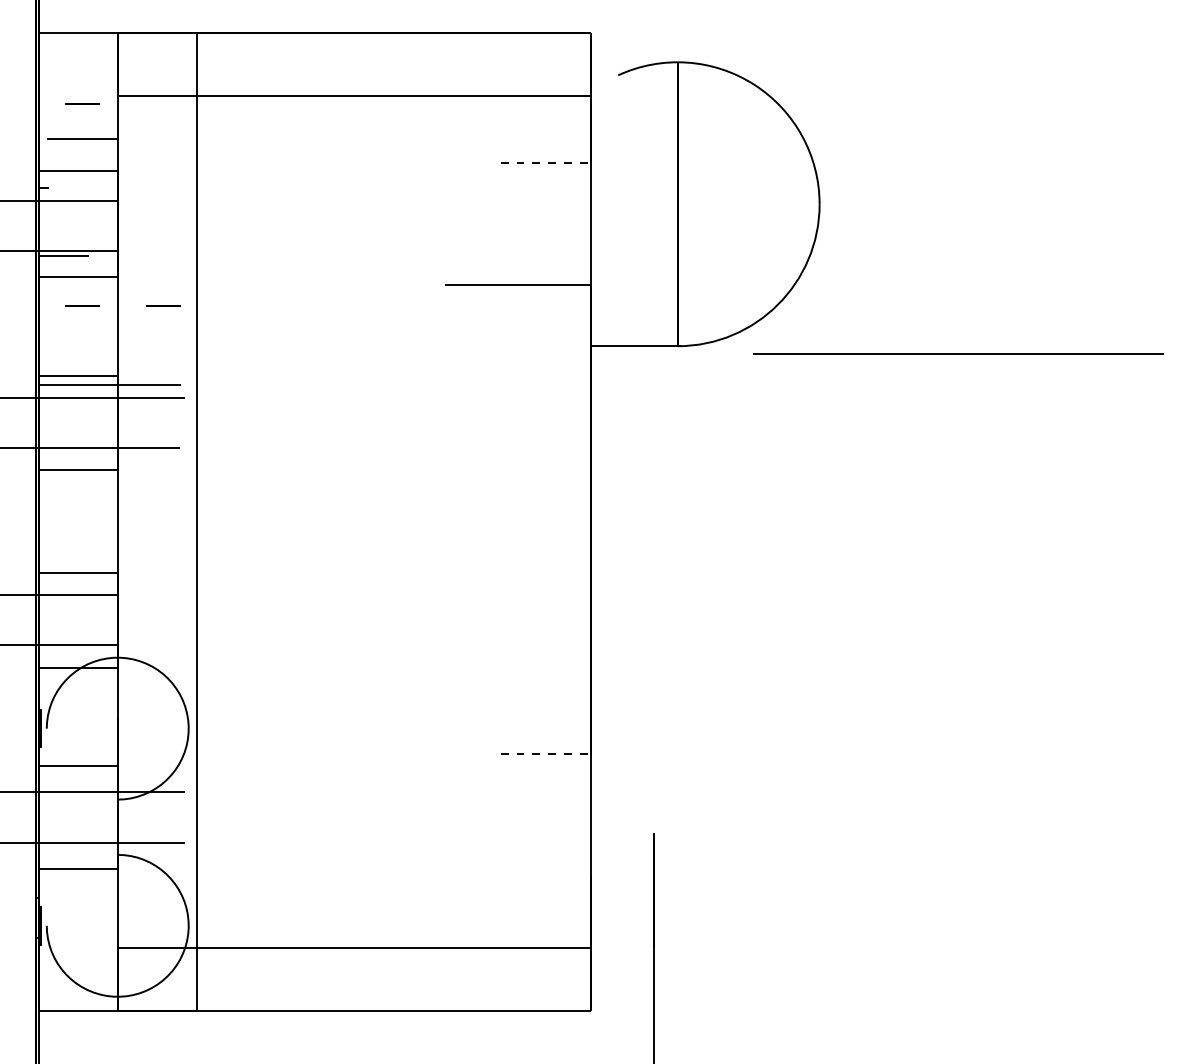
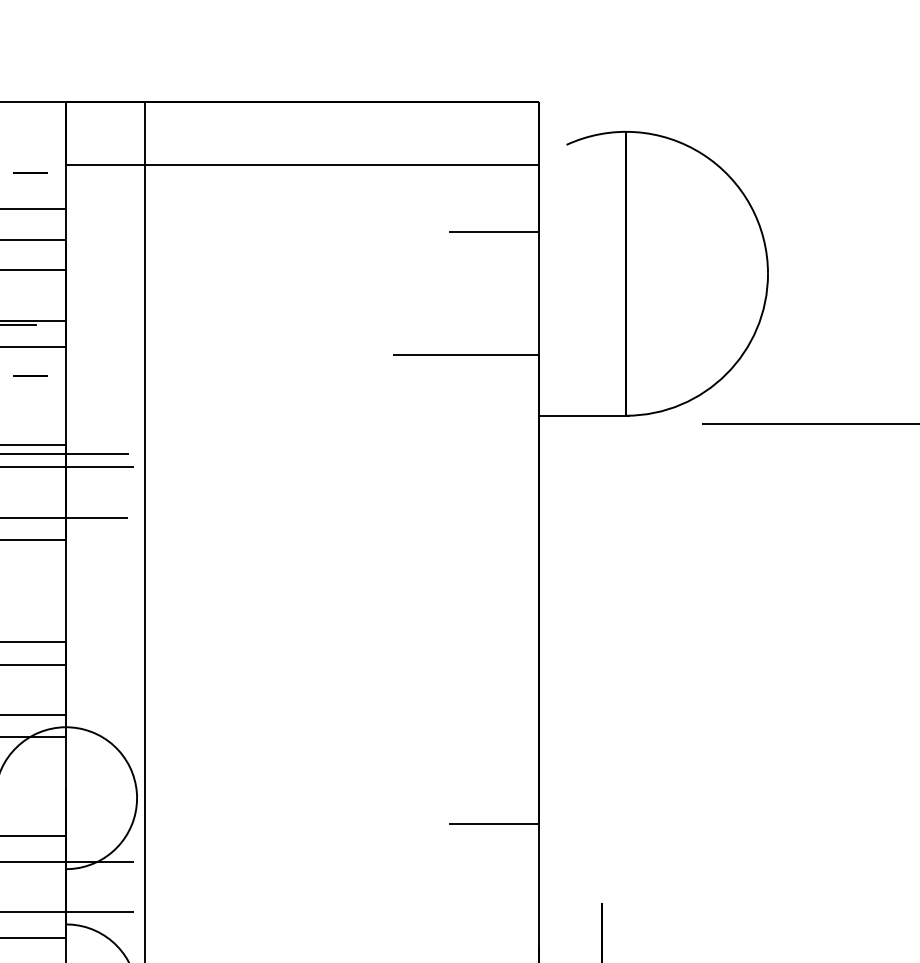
line: (546, 162) -> (494, 232), dashed -> solid
line: (163, 305) -> (111, 375), removed
line: (546, 754) -> (494, 824), dashed -> solid

